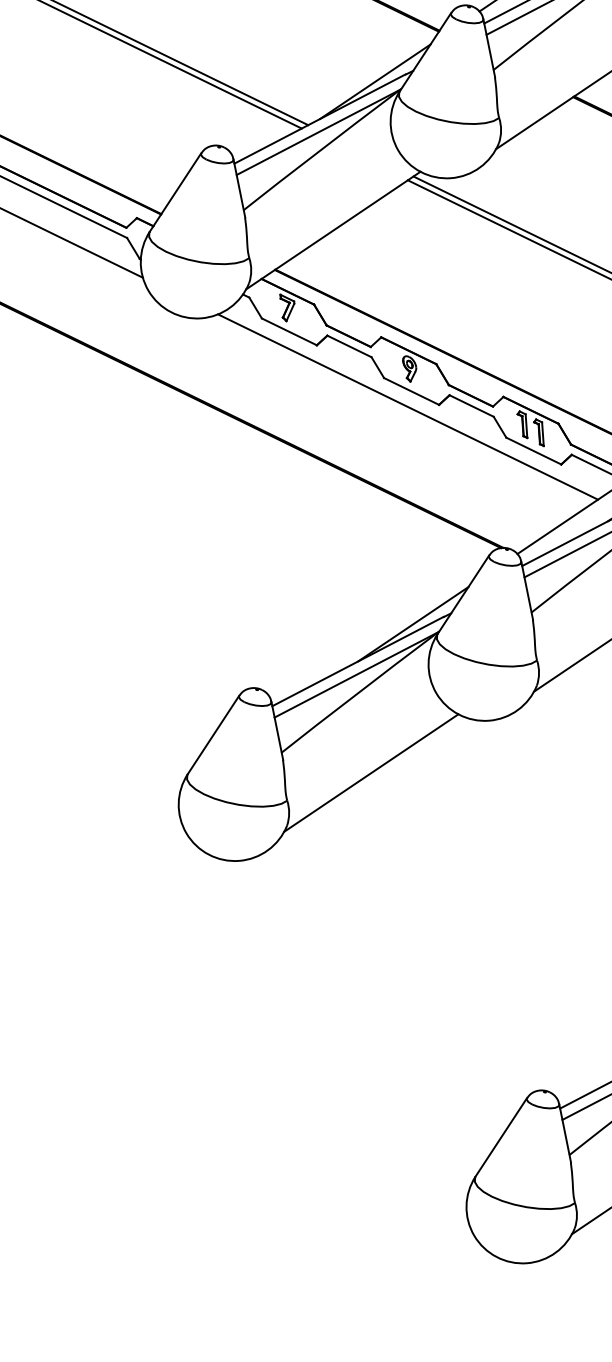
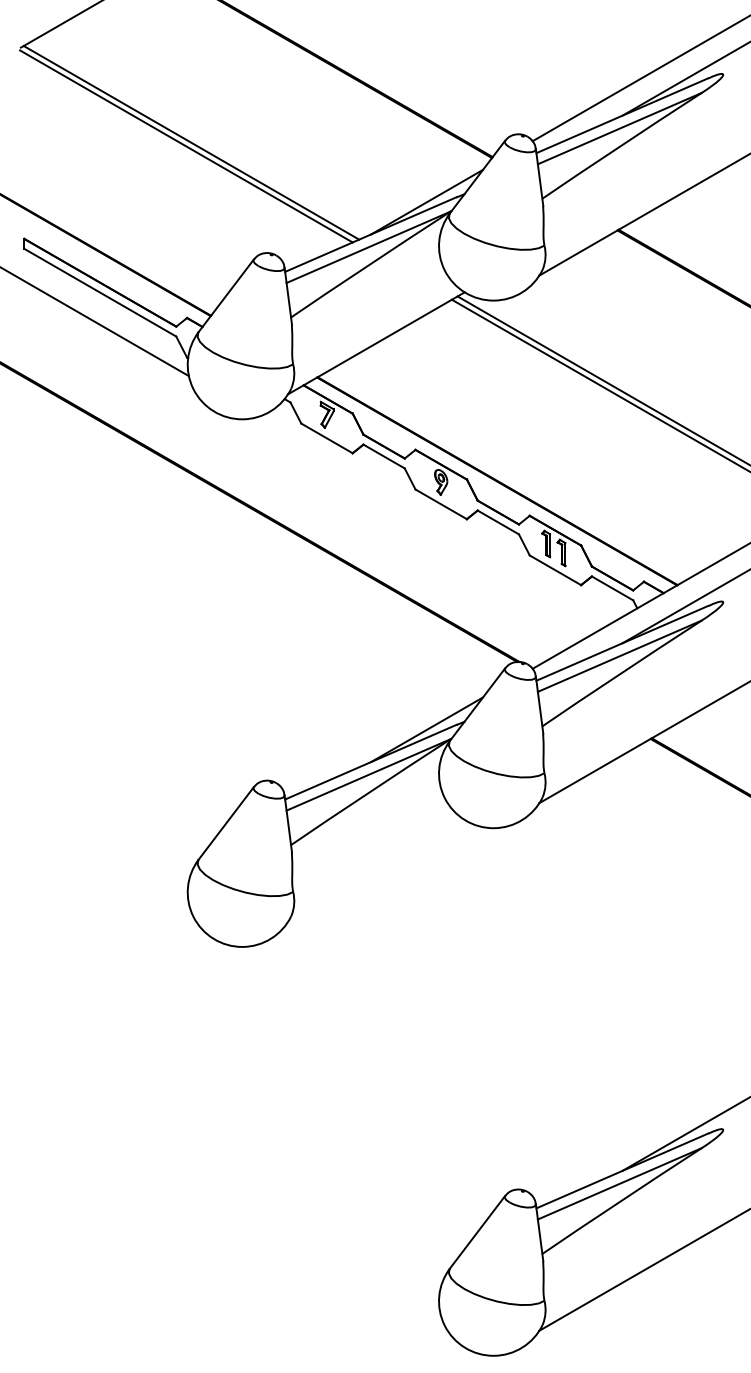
line: (407, 406) -> (436, 518), removed
line: (371, 772) -> (376, 870), removed

